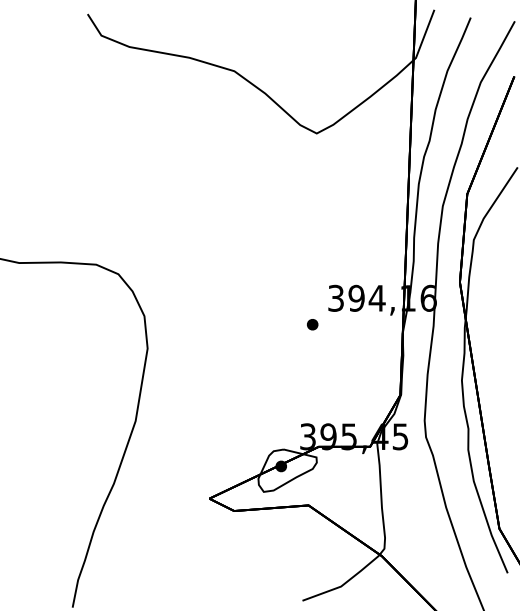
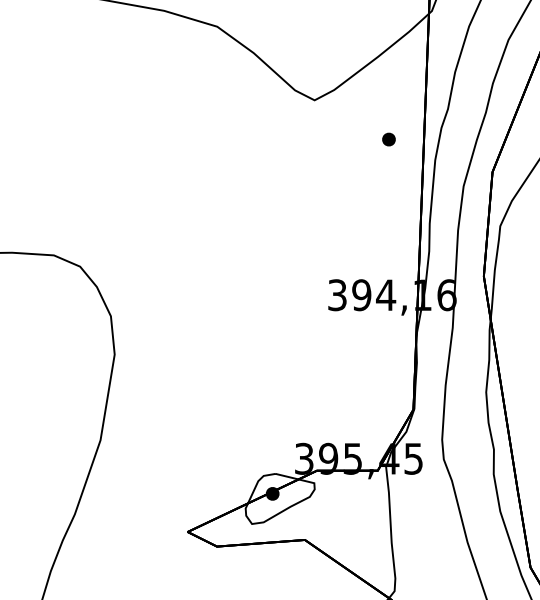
part: (312, 324) -> (388, 139), moved

